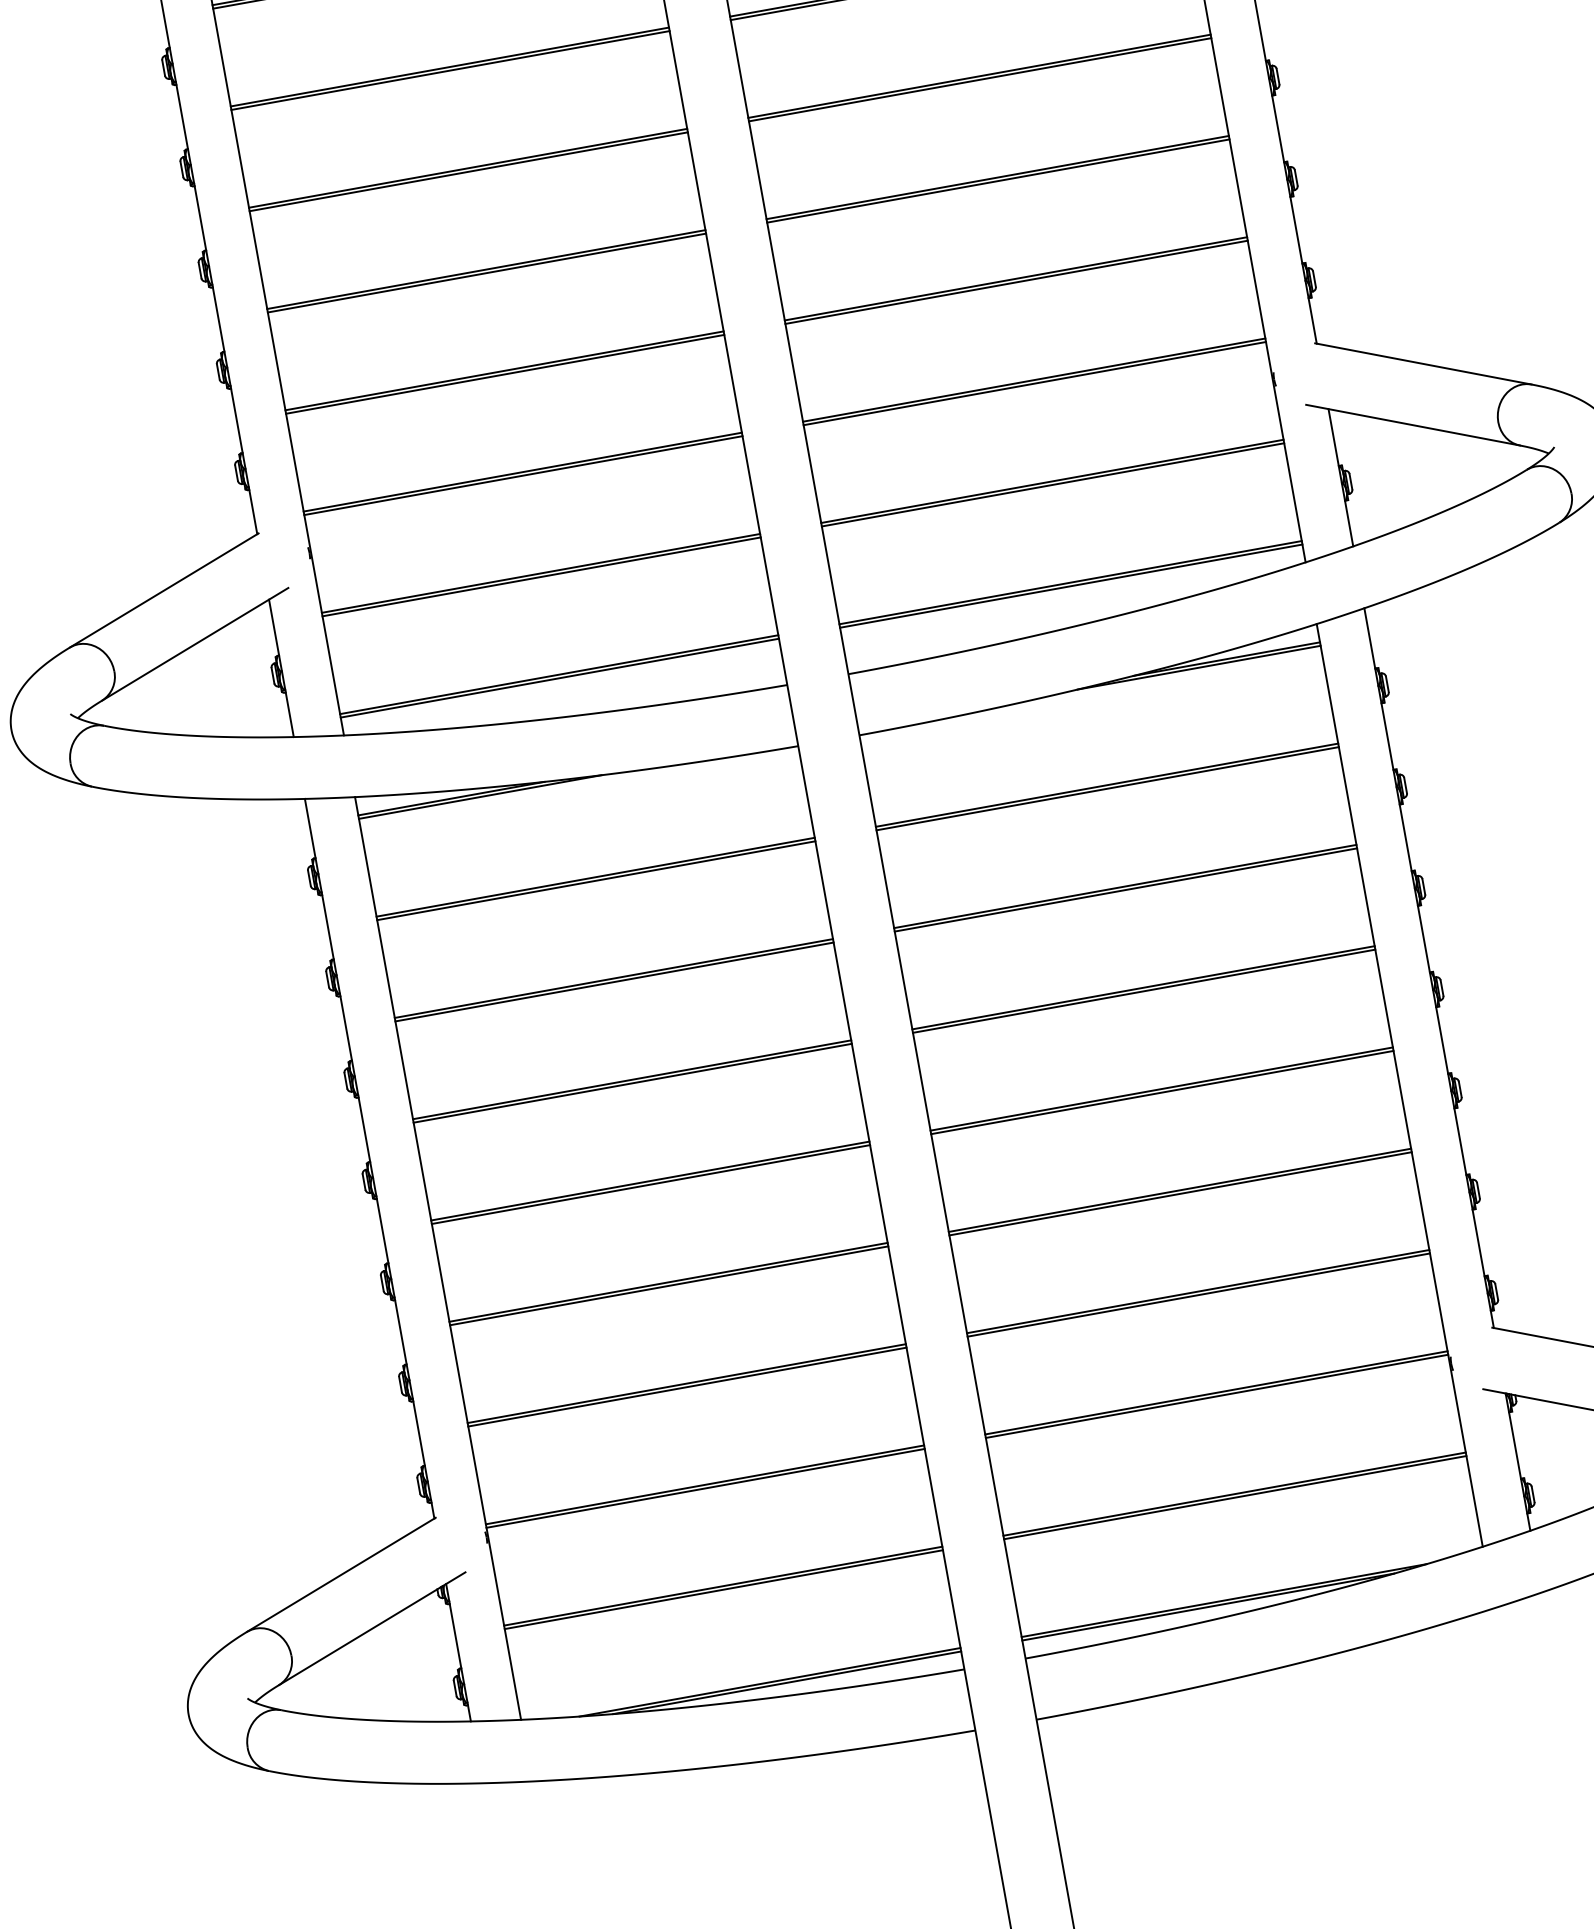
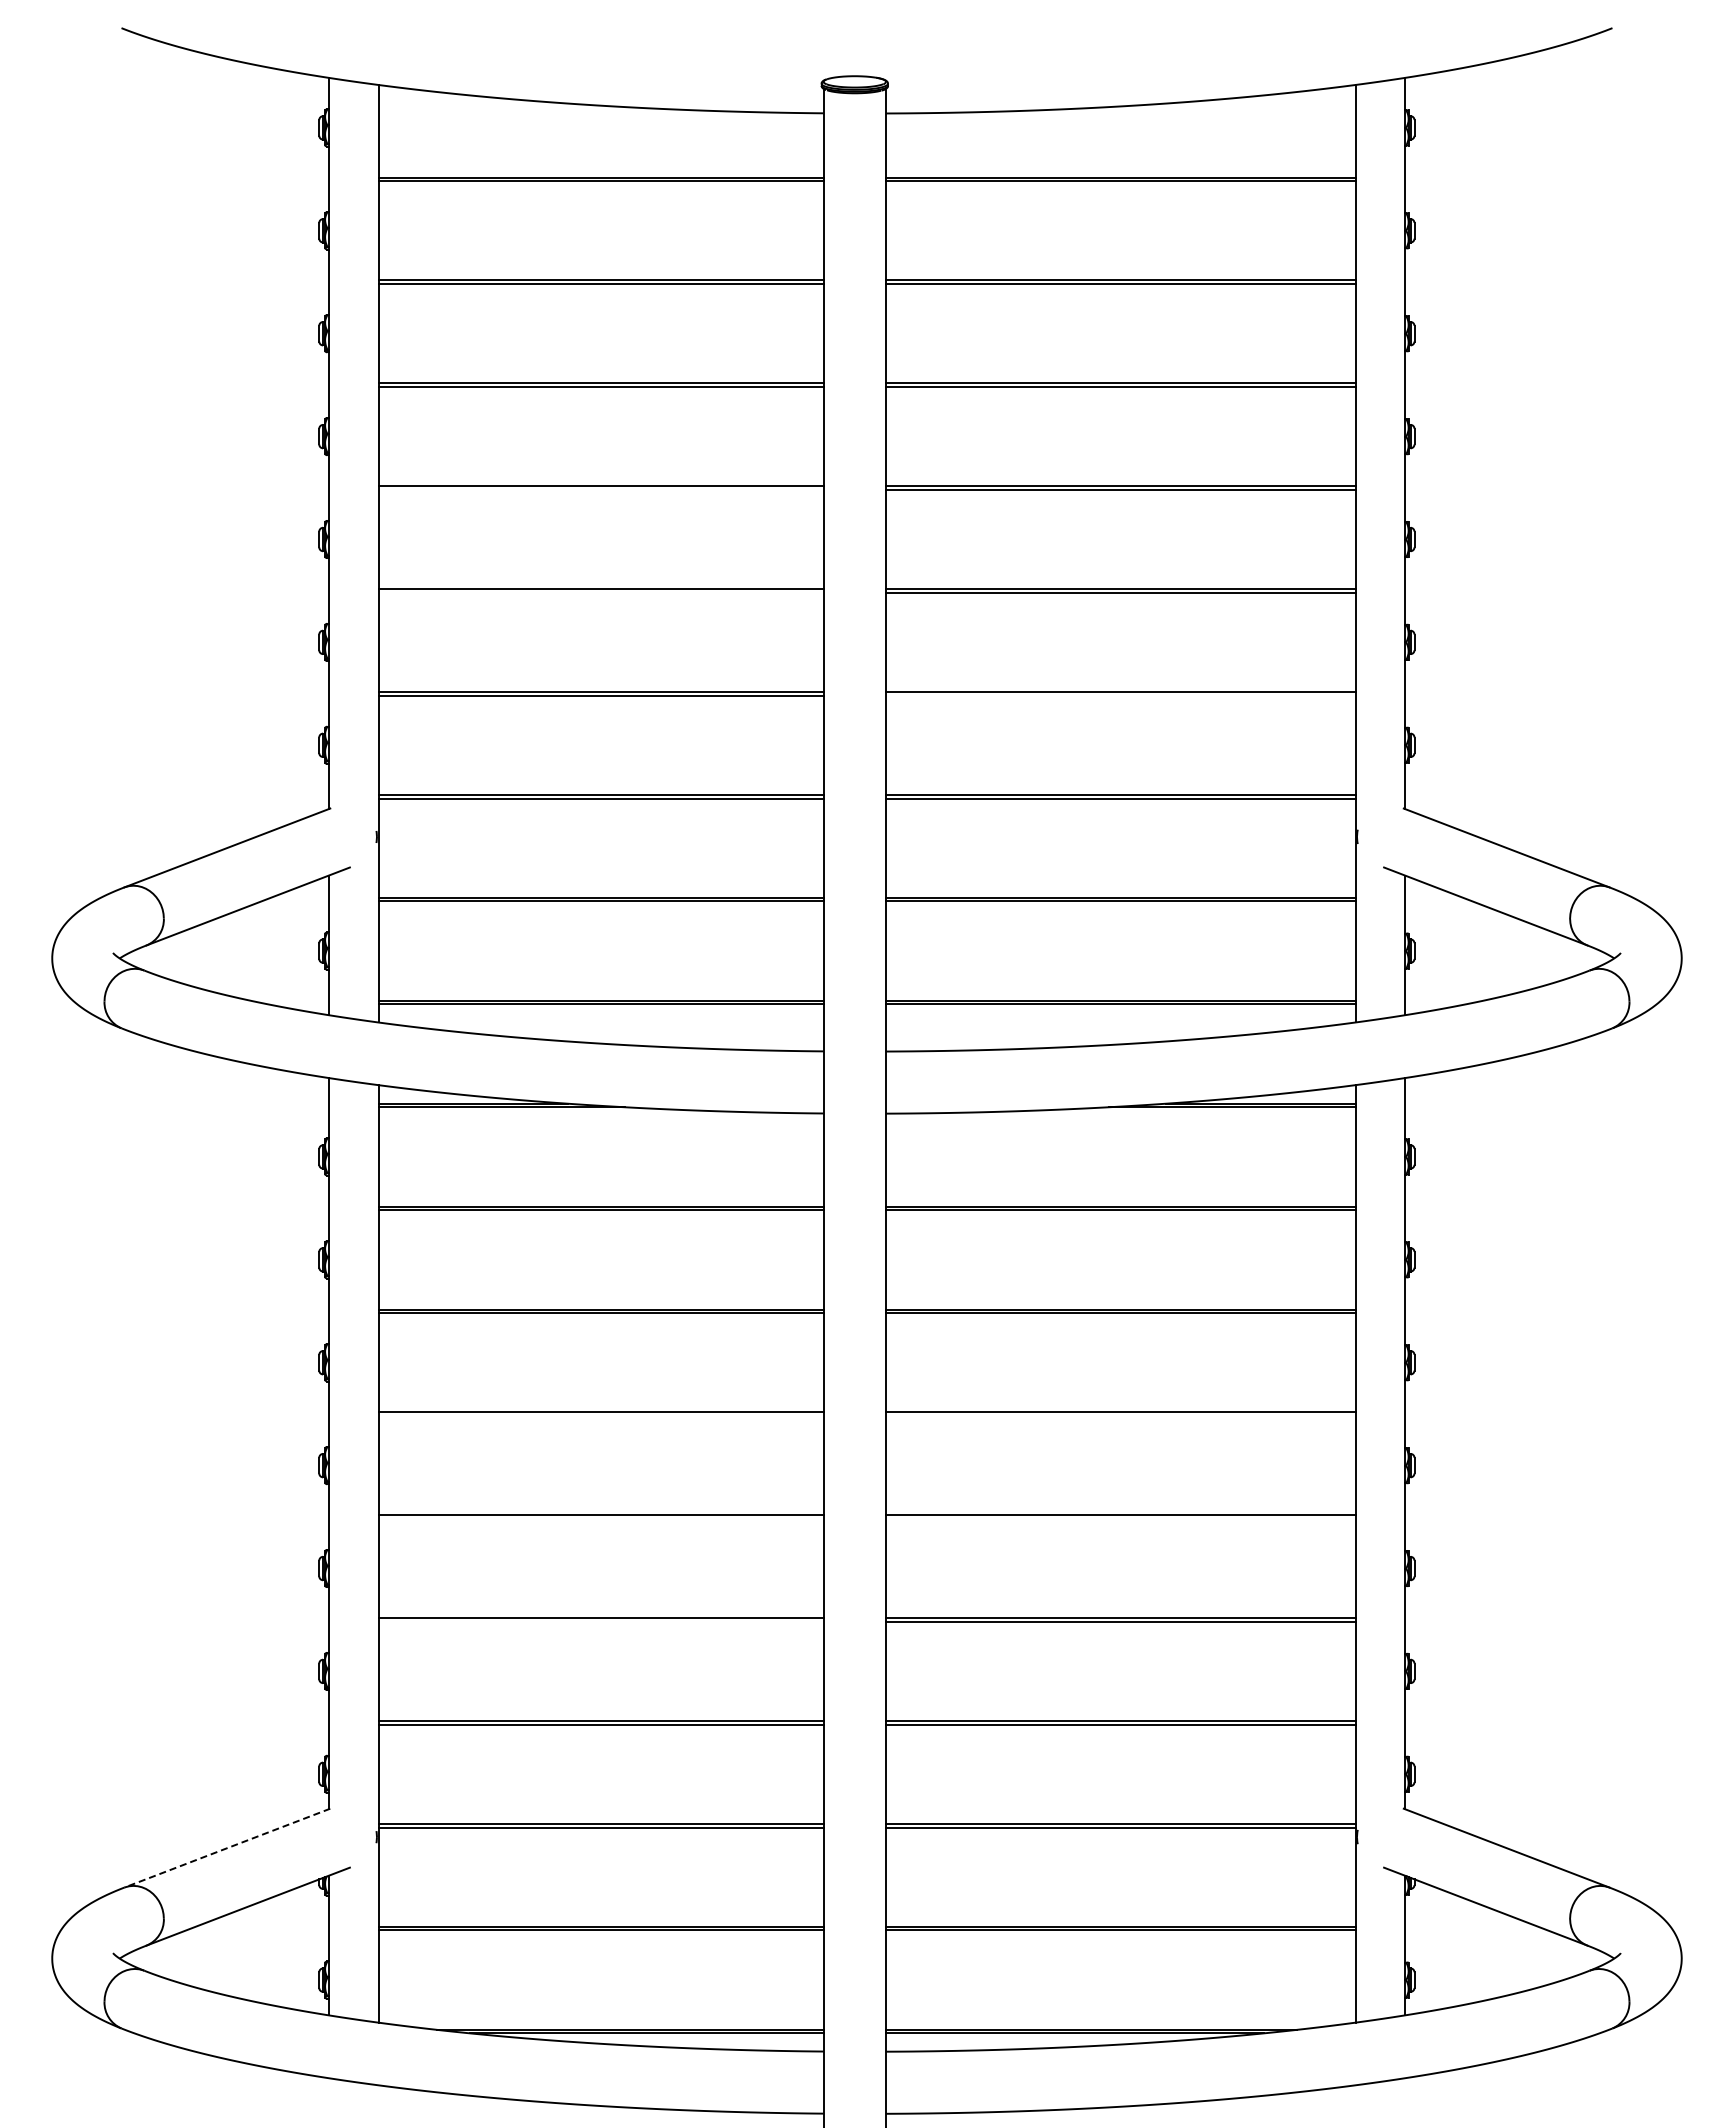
line: (468, 171) -> (600, 489), removed
line: (486, 272) -> (600, 592), removed
line: (1016, 282) -> (1120, 695), removed
line: (1143, 990) -> (1120, 1415), removed
line: (632, 1082) -> (600, 1415), removed
line: (1162, 1092) -> (1120, 1518), removed
line: (650, 1184) -> (600, 1518), removed
line: (668, 1285) -> (600, 1621), removed
line: (340, 1575) -> (226, 1848), solid -> dashed

